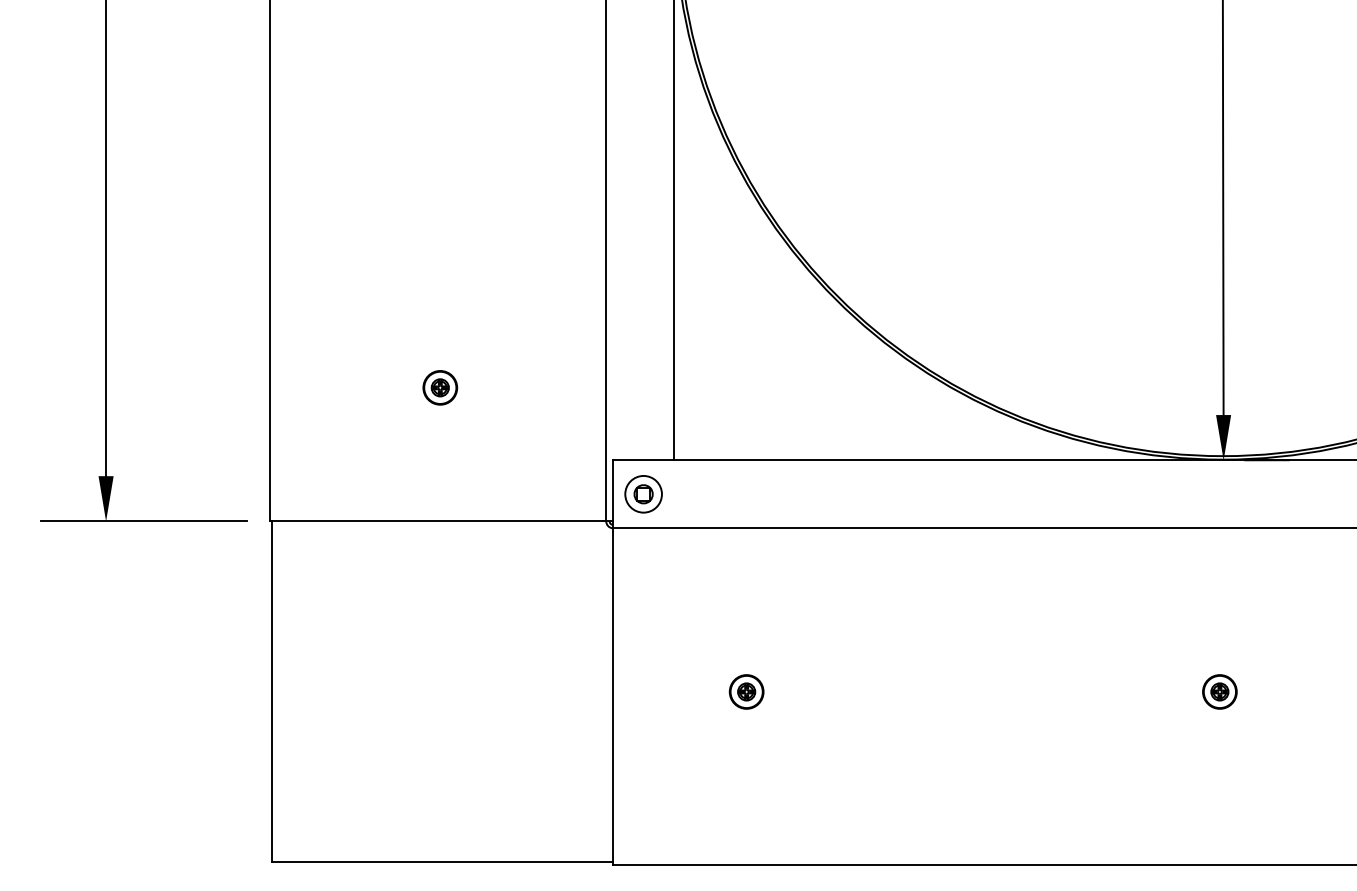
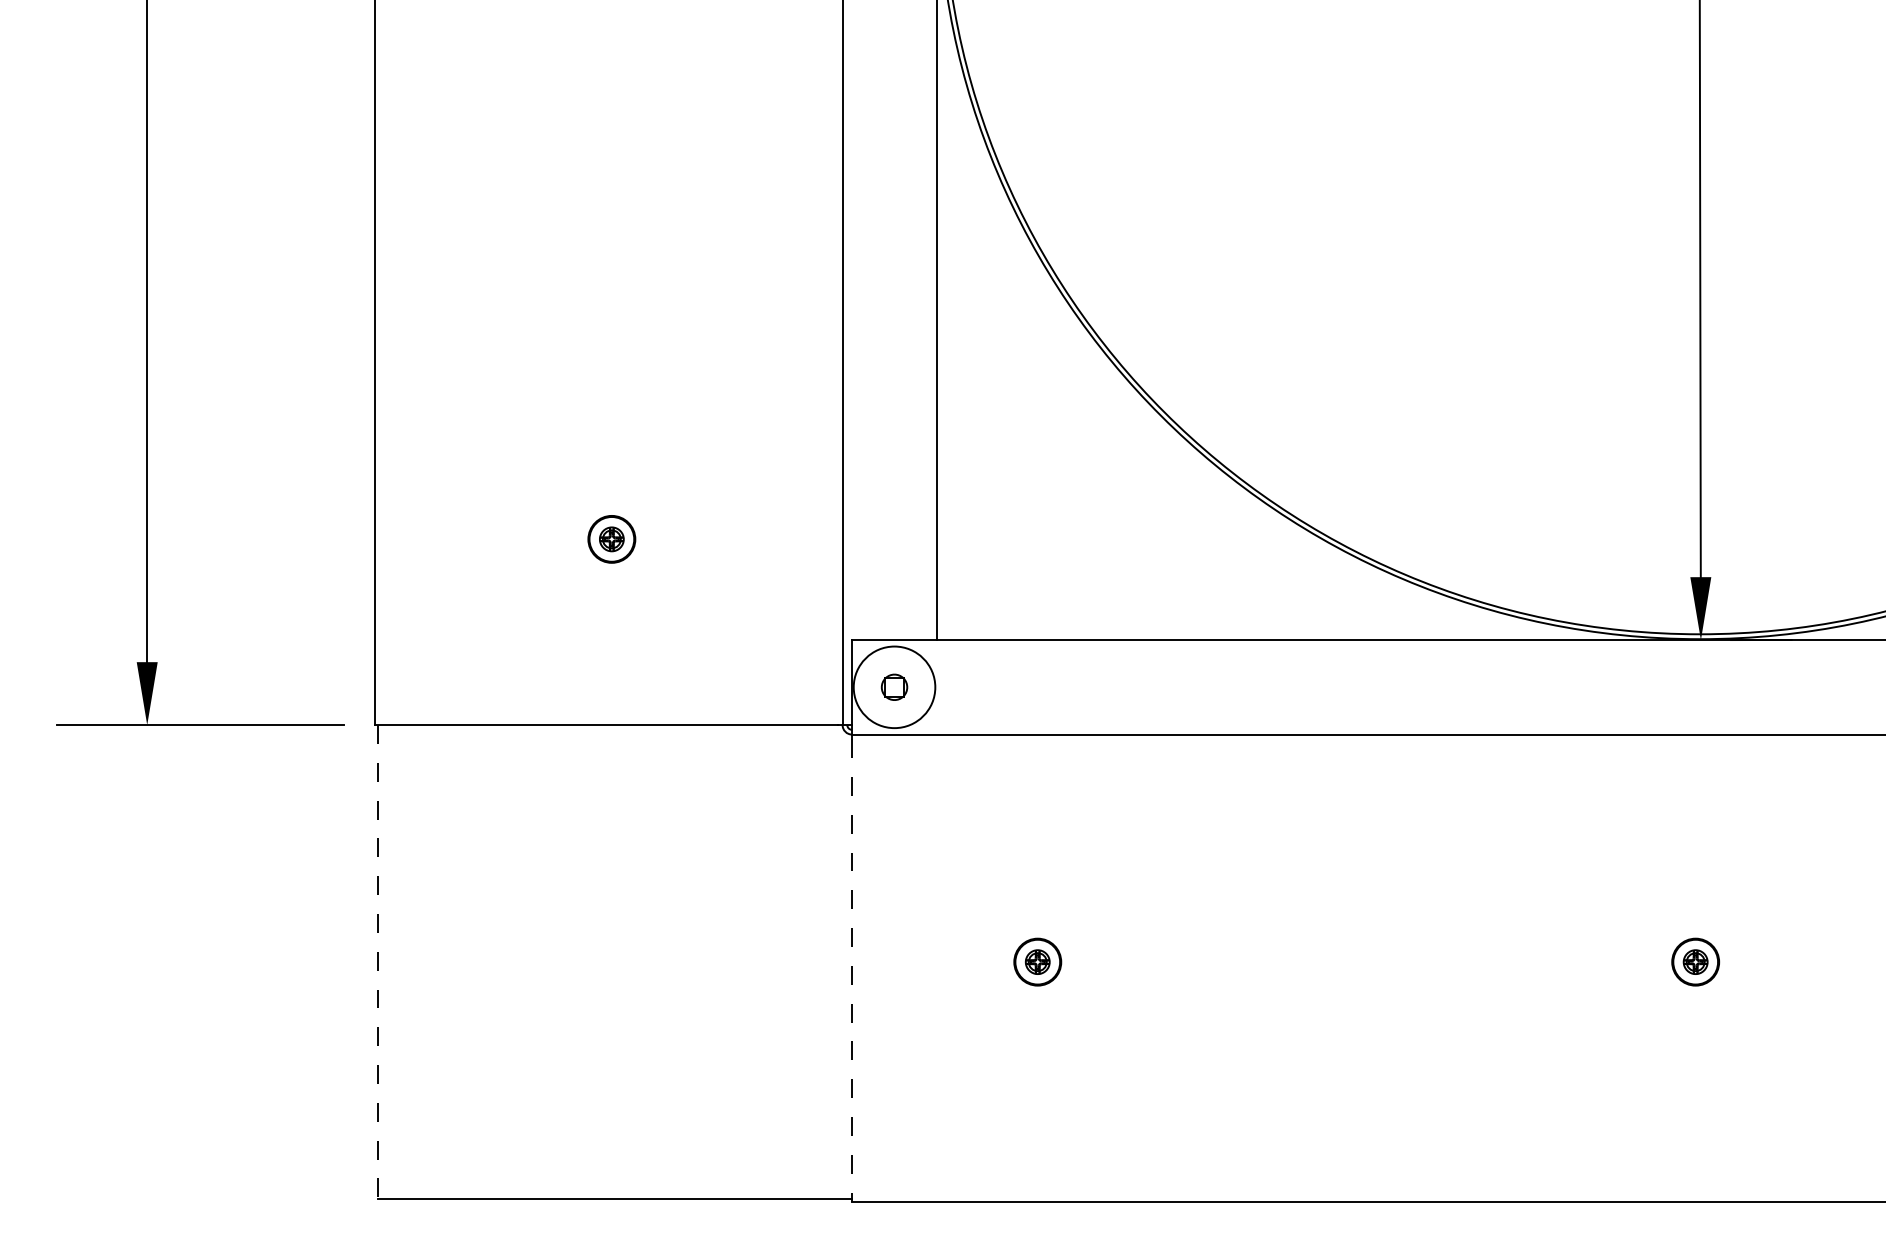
circle: (643, 493) -> (894, 686), size x1.6
line: (271, 692) -> (377, 962), solid -> dashed
line: (613, 698) -> (852, 971), solid -> dashed

